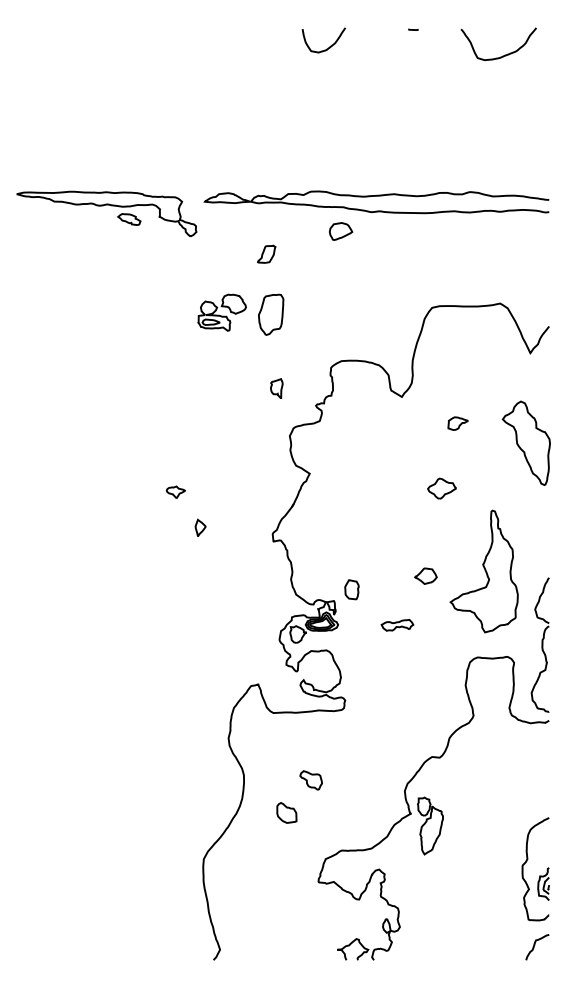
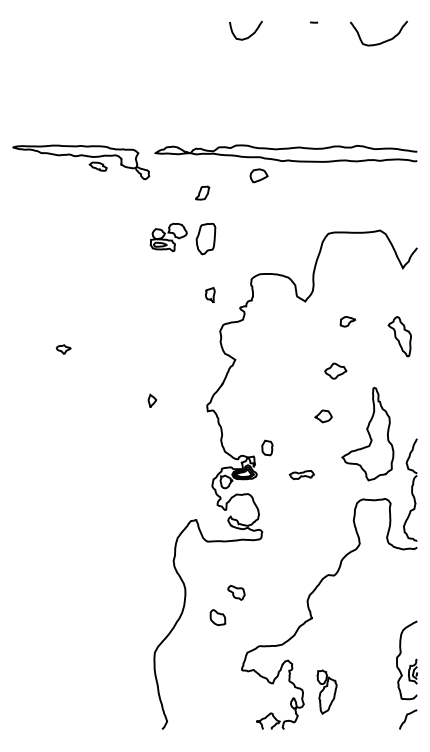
part: (525, 443) -> (399, 336), size x0.62
part: (175, 491) -> (63, 349), moved
part: (425, 575) -> (323, 415), moved
part: (430, 825) -> (327, 691), moved

